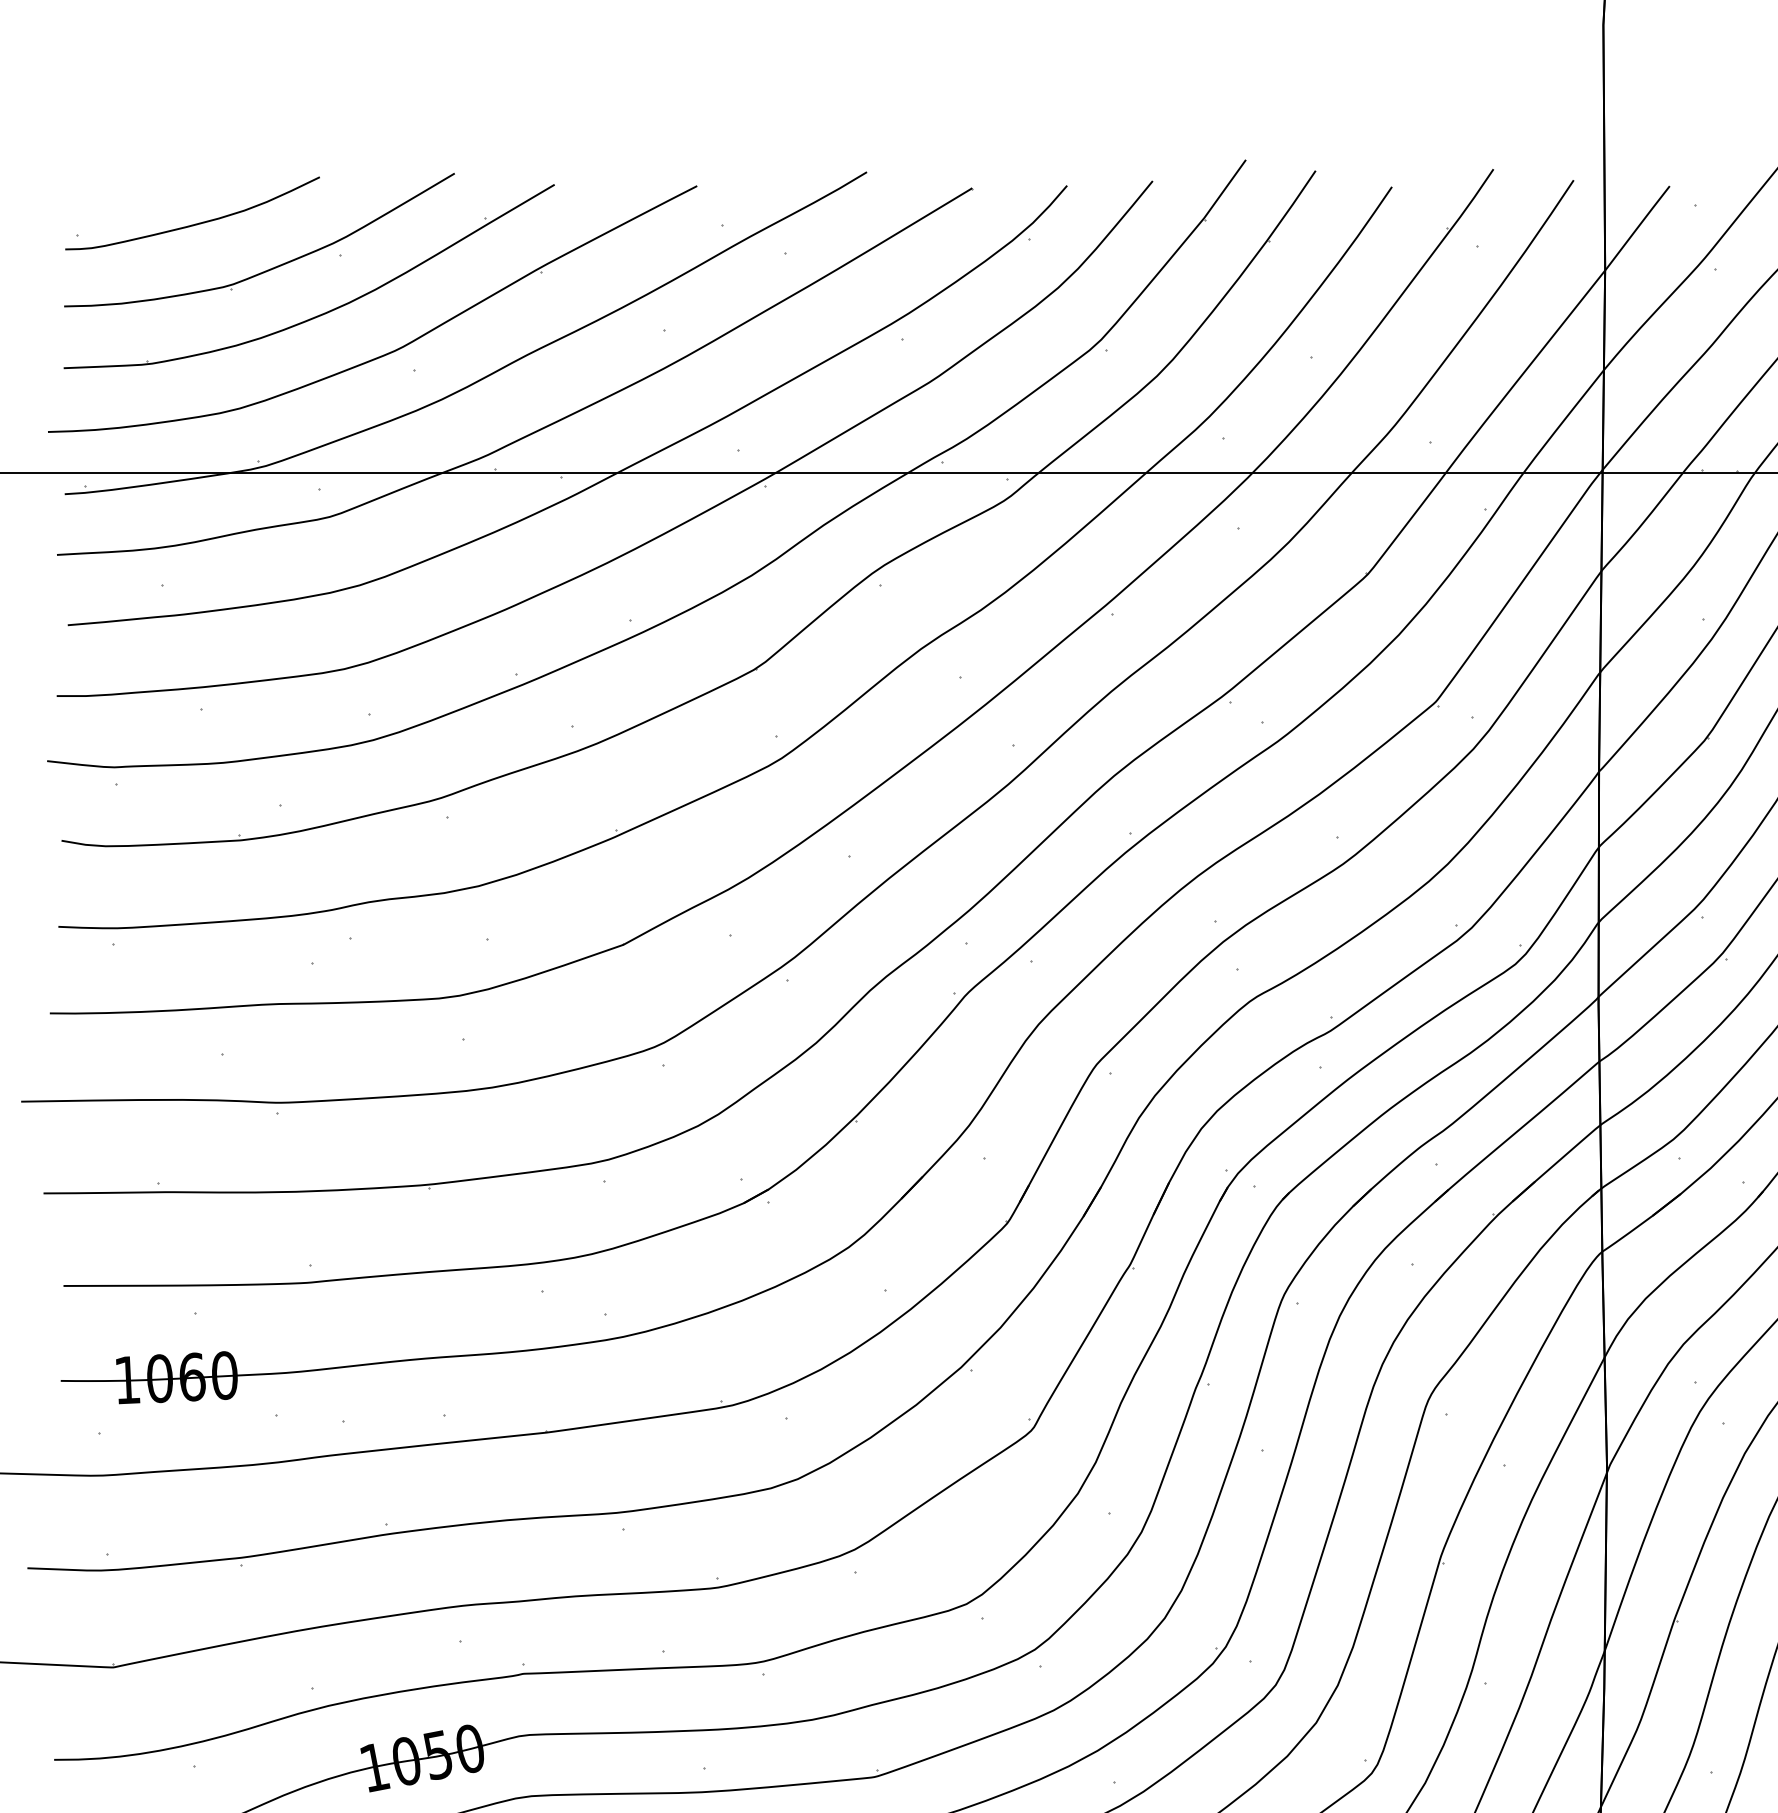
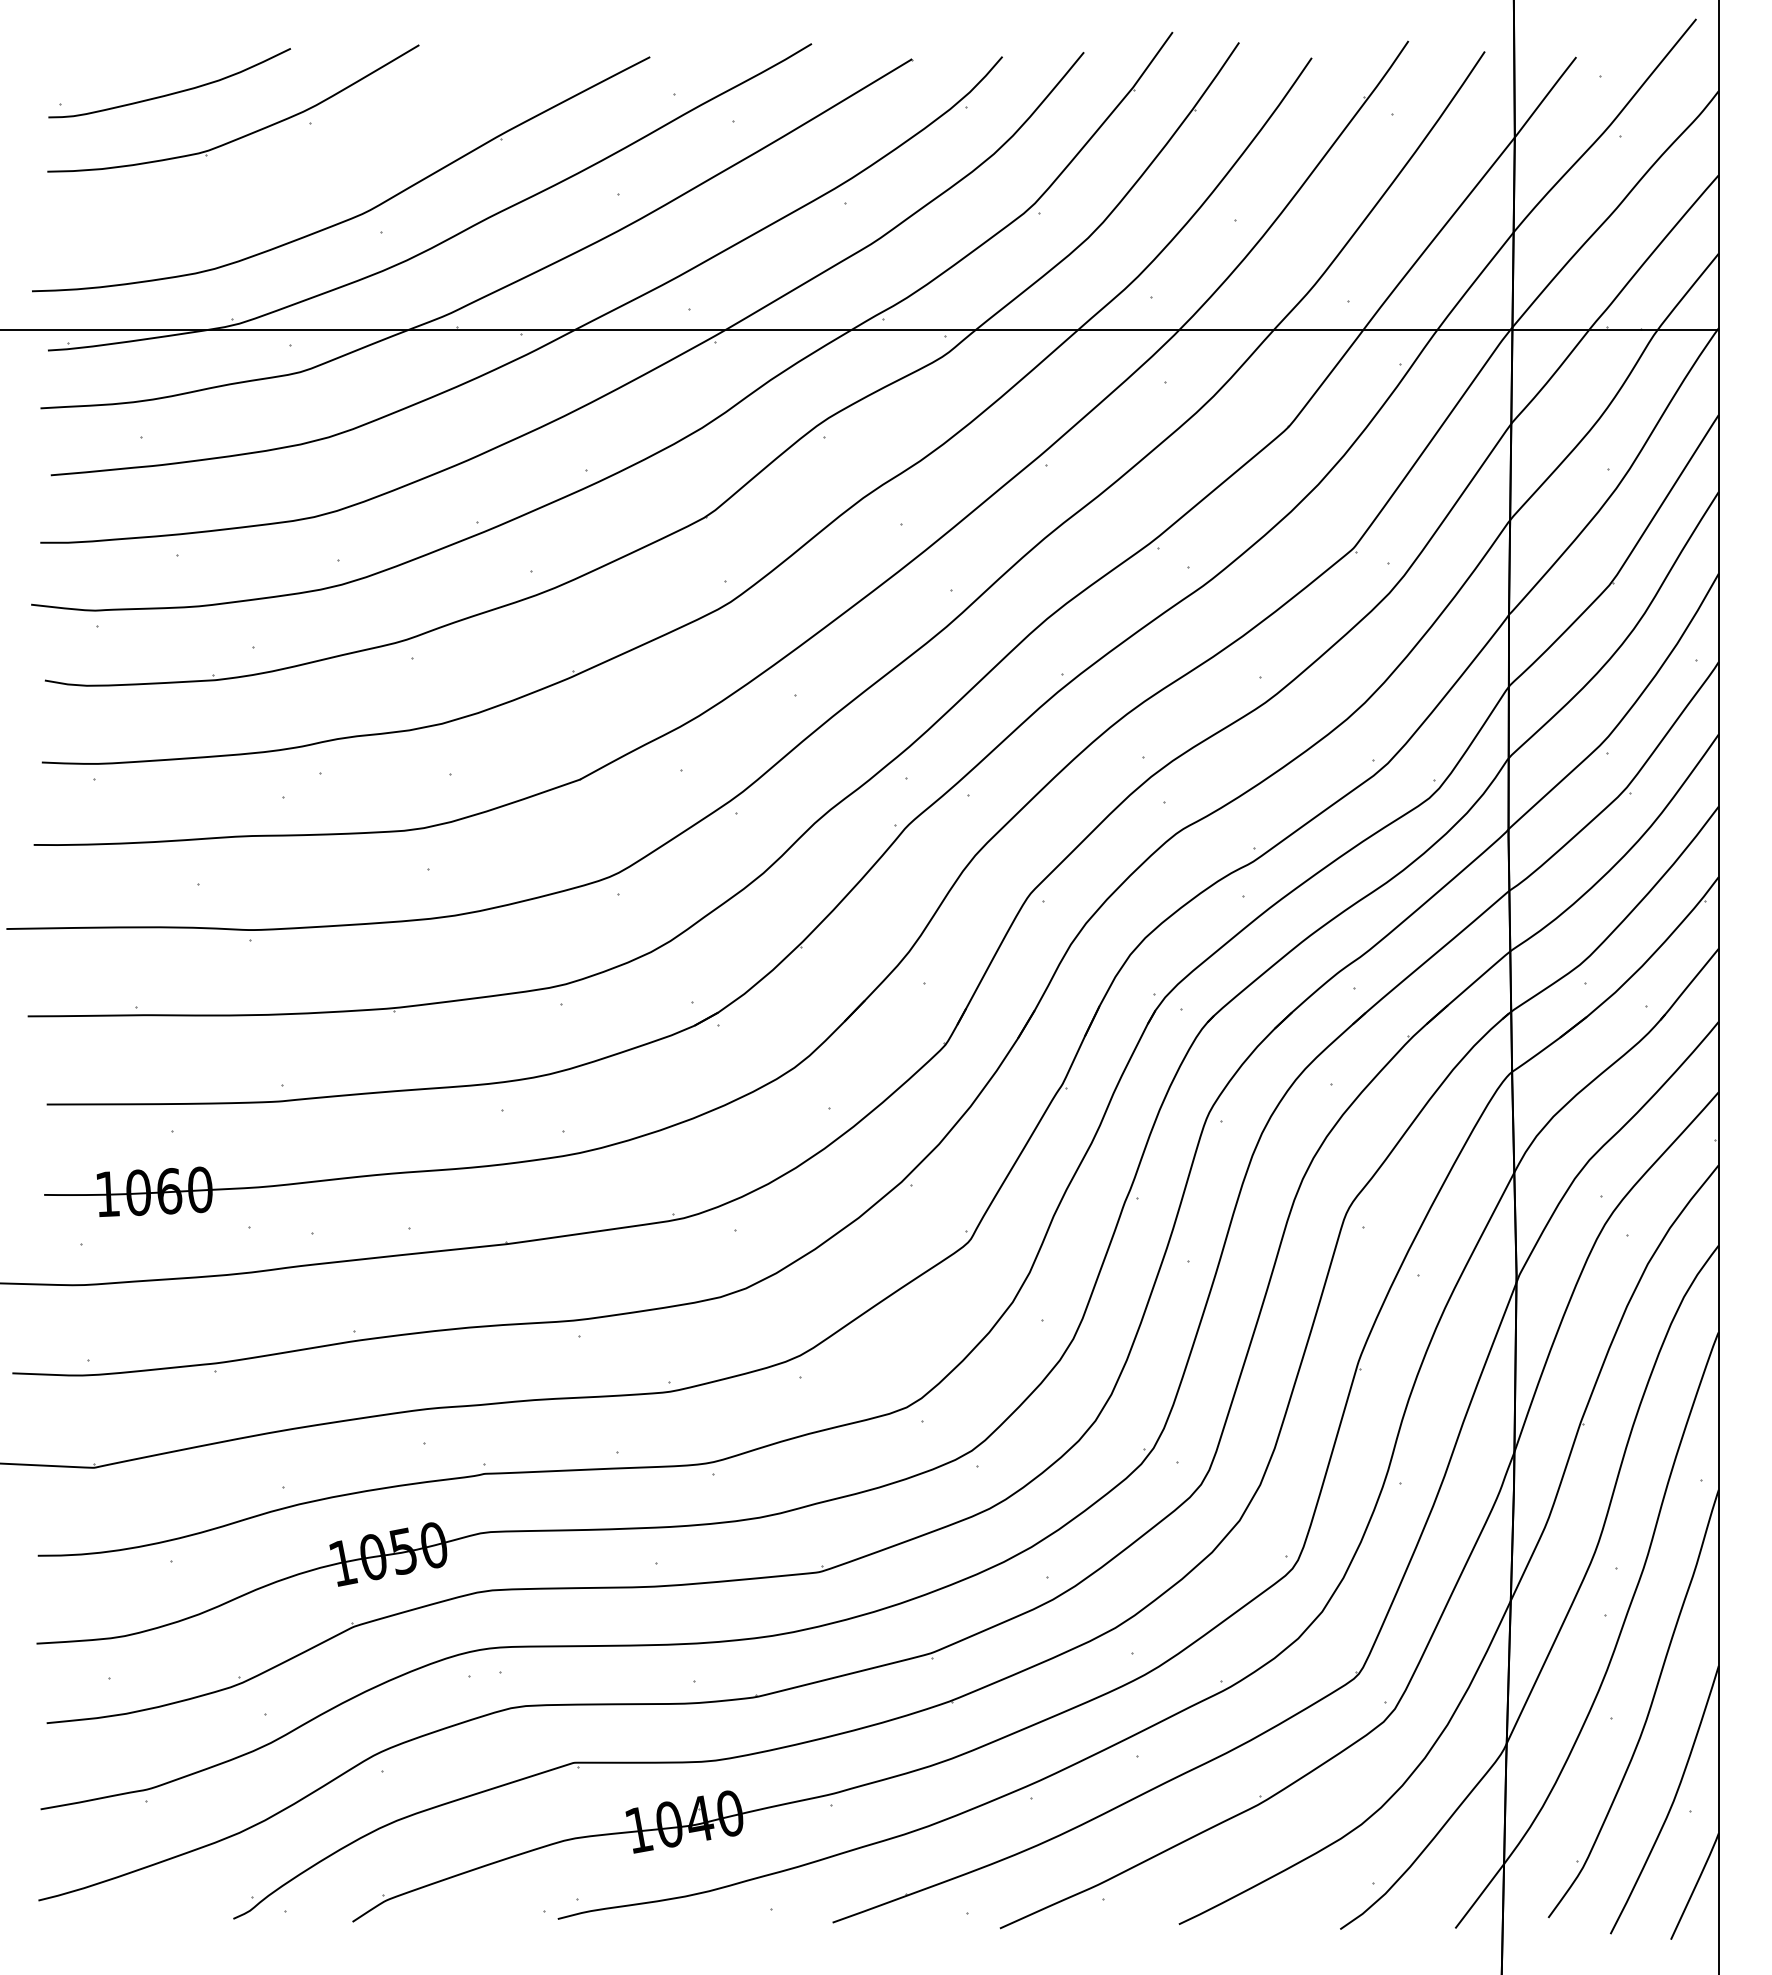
part: (321, 313) -> (292, 178), removed

